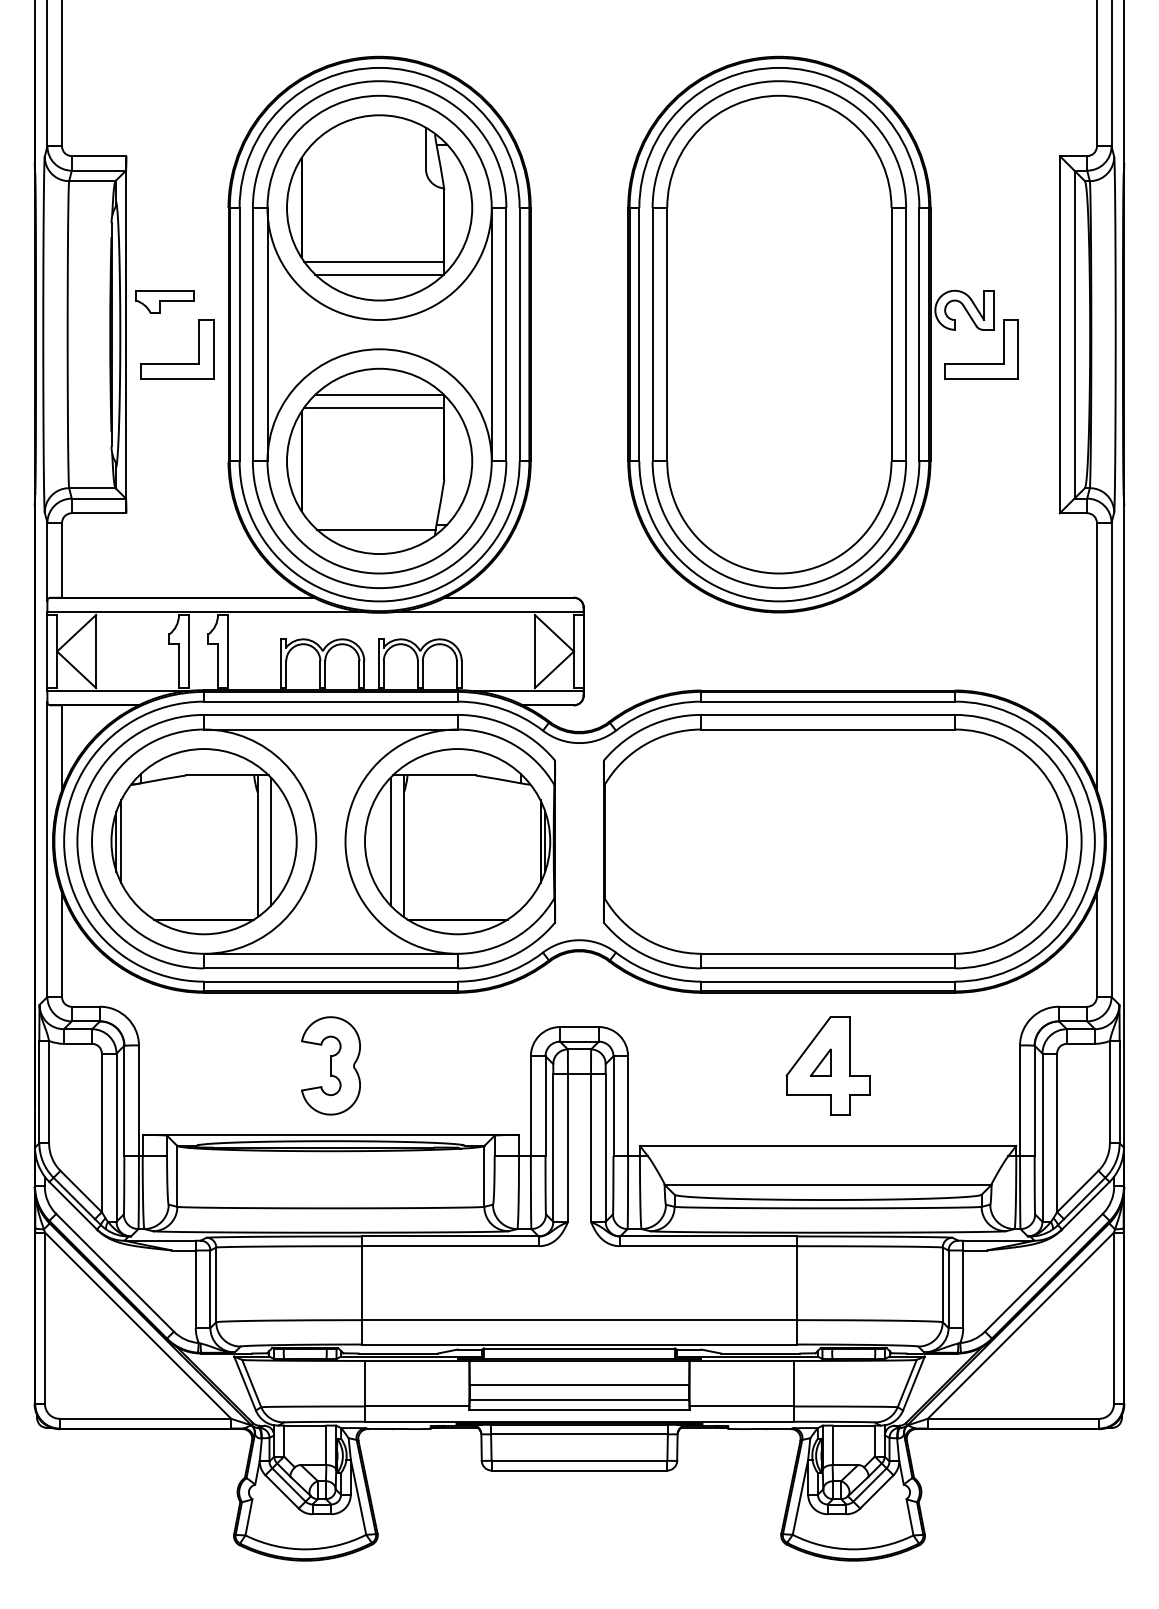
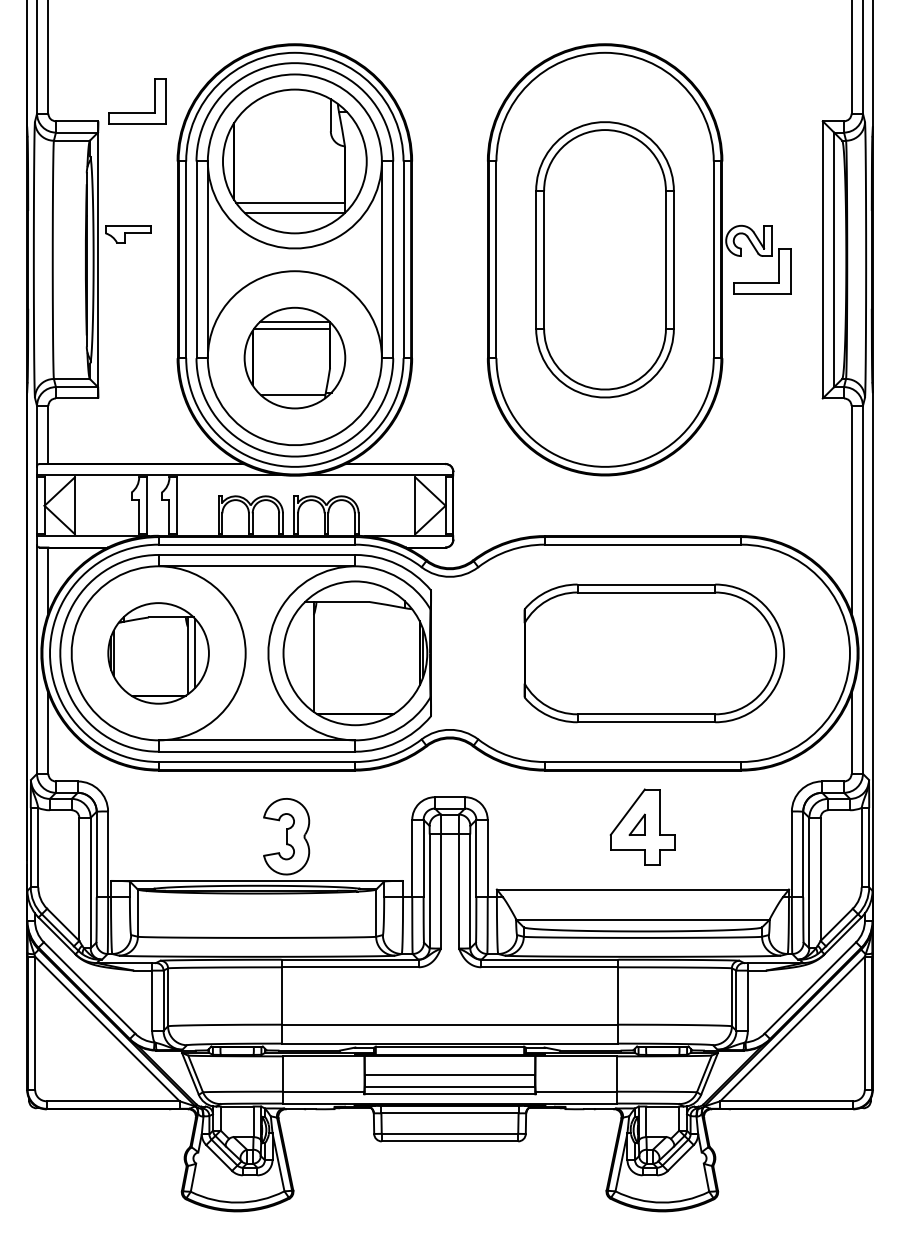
part: (778, 334) -> (604, 259), size x0.7
part: (177, 363) -> (138, 112), moved
part: (379, 460) -> (294, 357), size x0.7
part: (203, 841) -> (158, 653), size x0.7
line: (390, 841) -> (303, 653), removed
part: (842, 841) -> (654, 653), size x0.7
part: (330, 1065) -> (286, 836), moved

